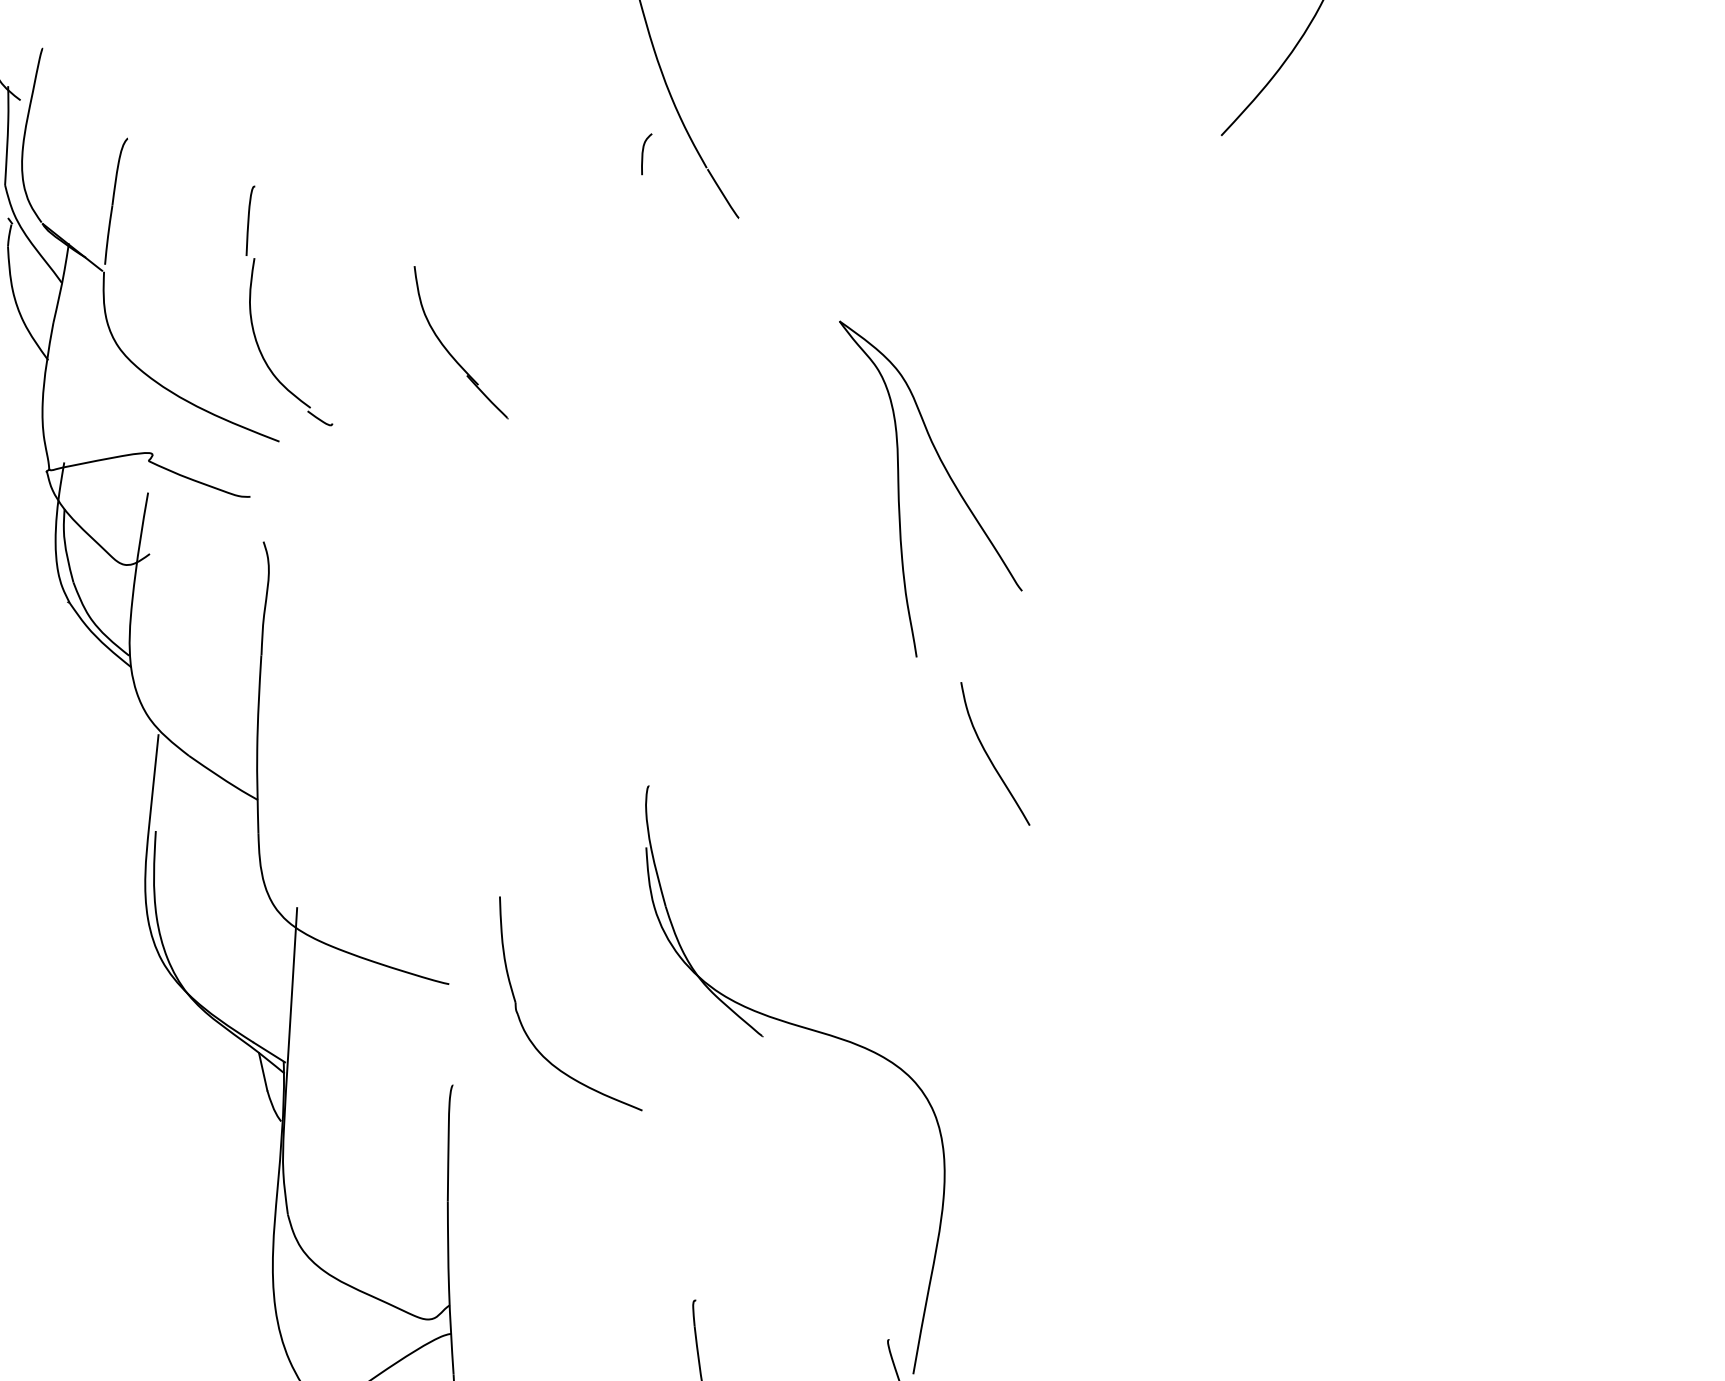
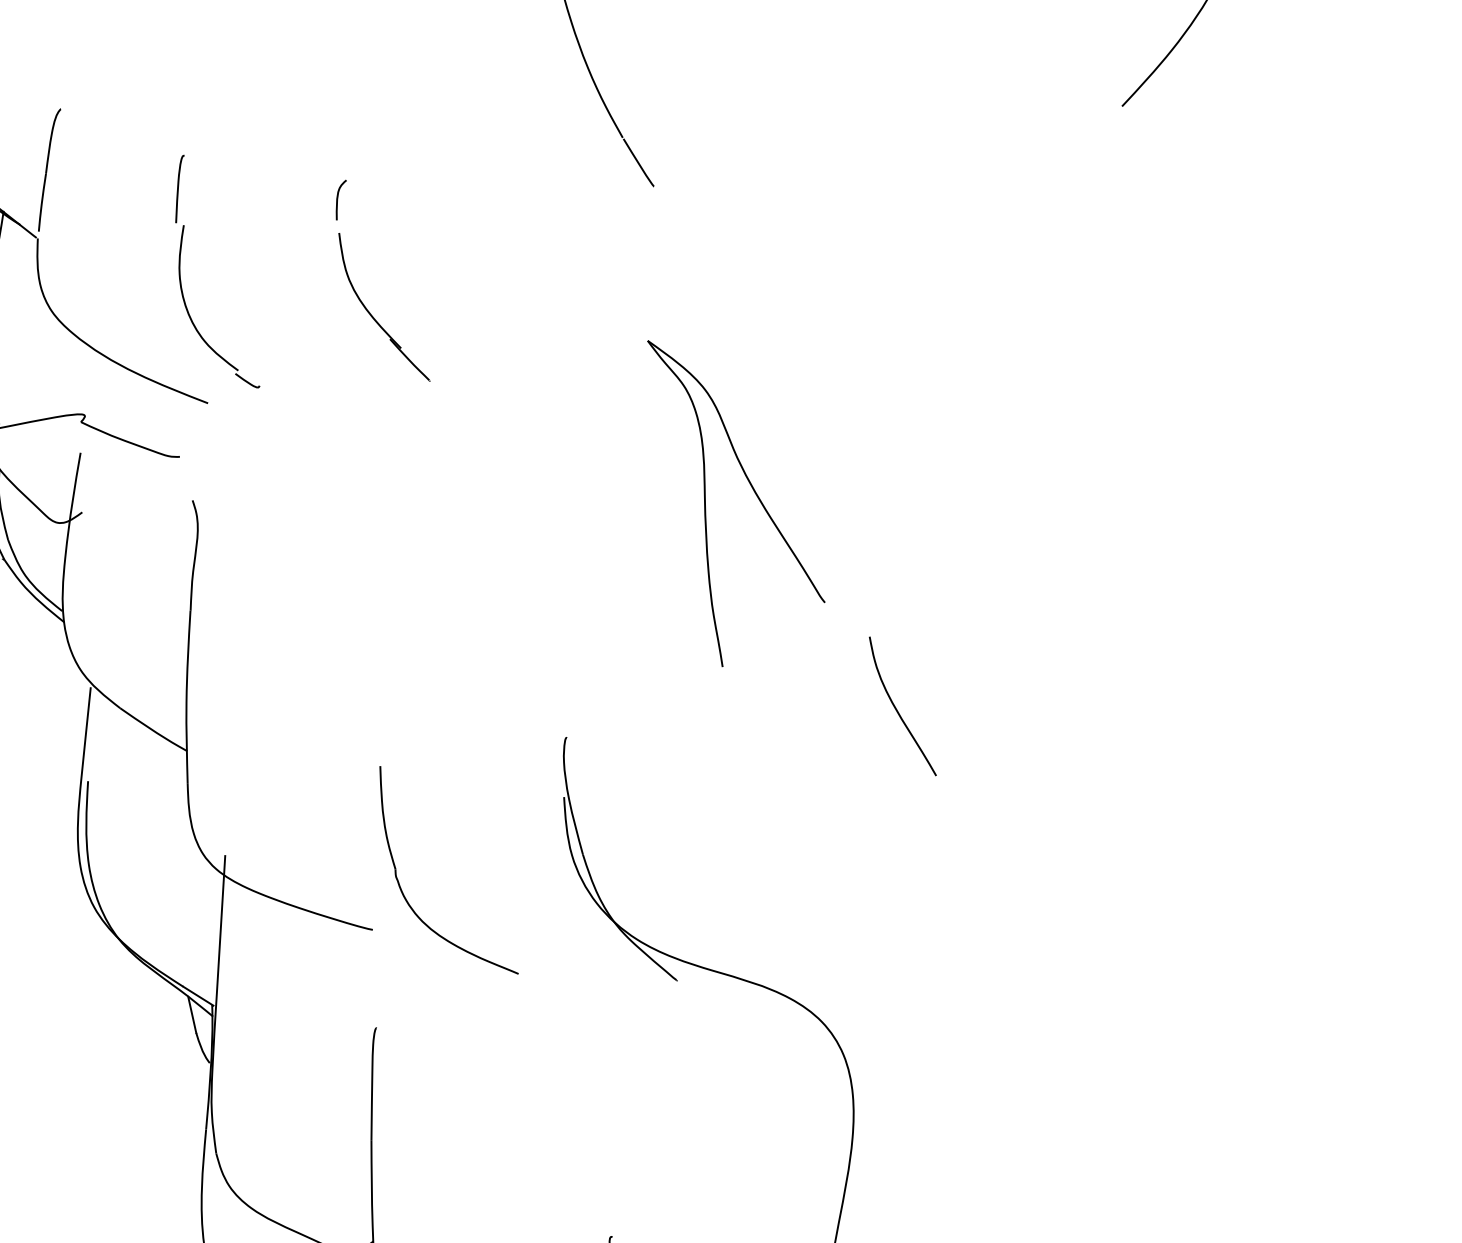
curve: (643, 154) -> (338, 200), moved
part: (949, 478) -> (754, 493), moved
part: (522, 1023) -> (402, 889), moved

